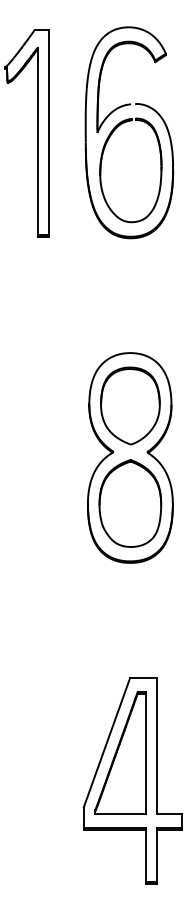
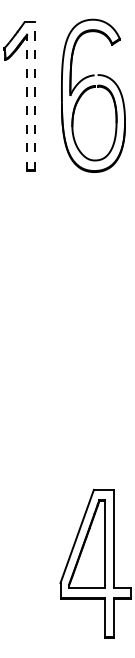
line: (49, 133) -> (35, 96), solid -> dashed
line: (38, 141) -> (27, 102), solid -> dashed
part: (129, 457) -> (93, 330), removed

